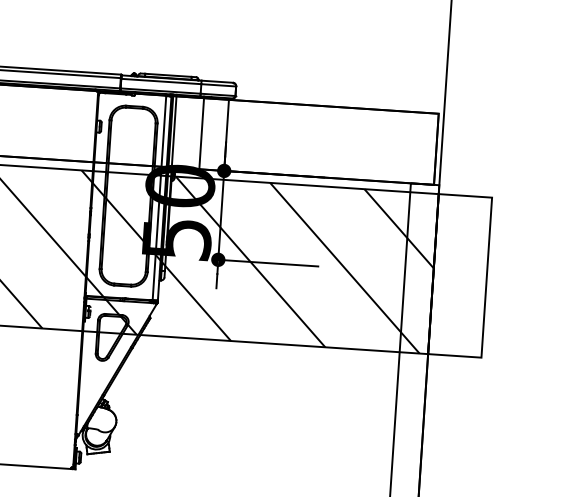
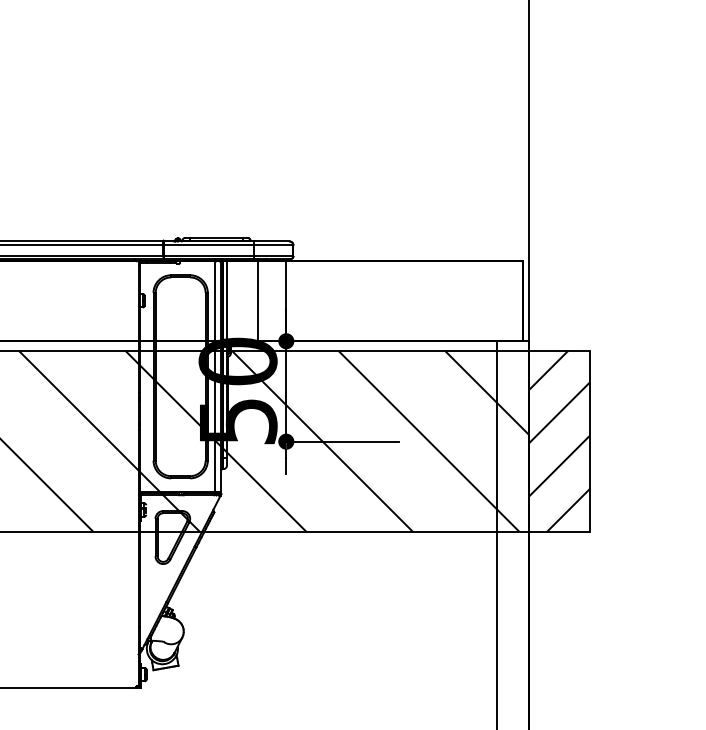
hatch: (460, 275) -> (559, 441), added

